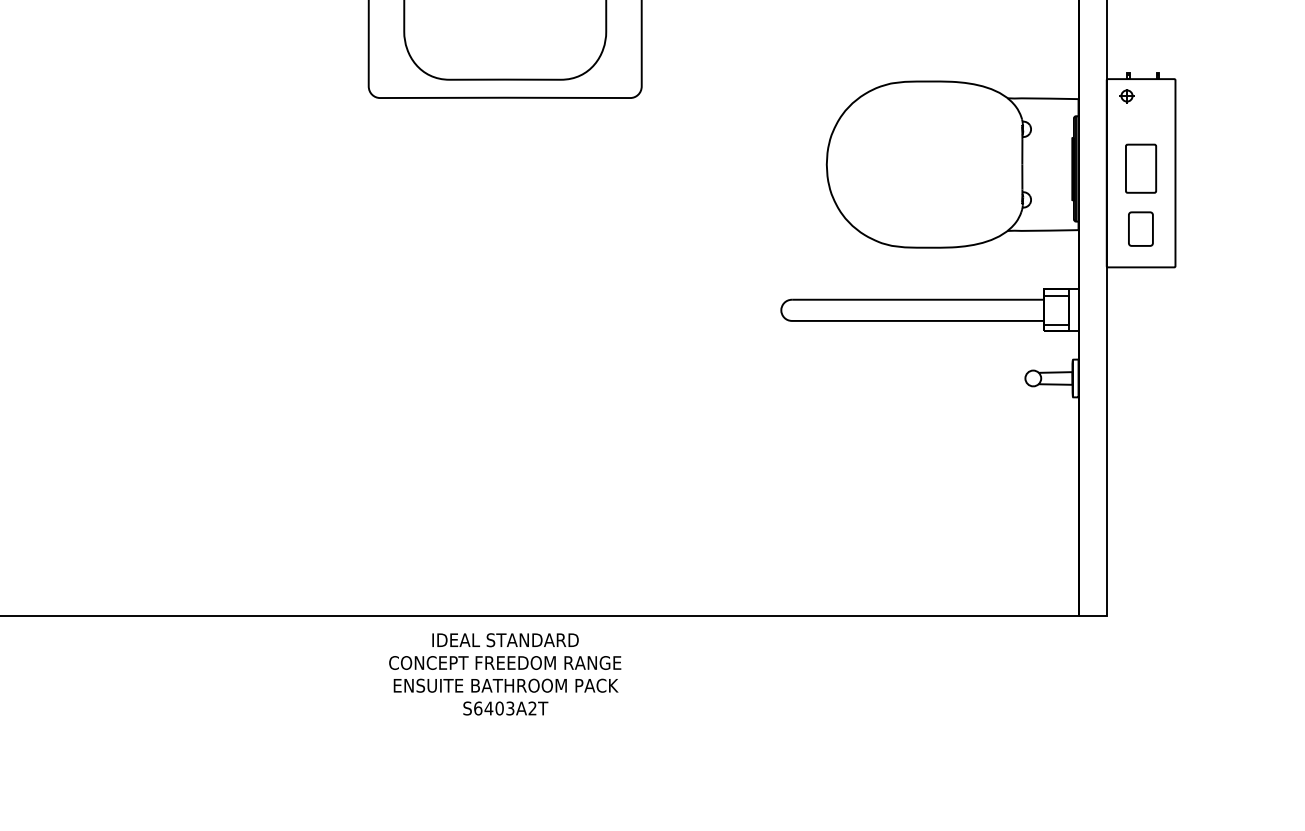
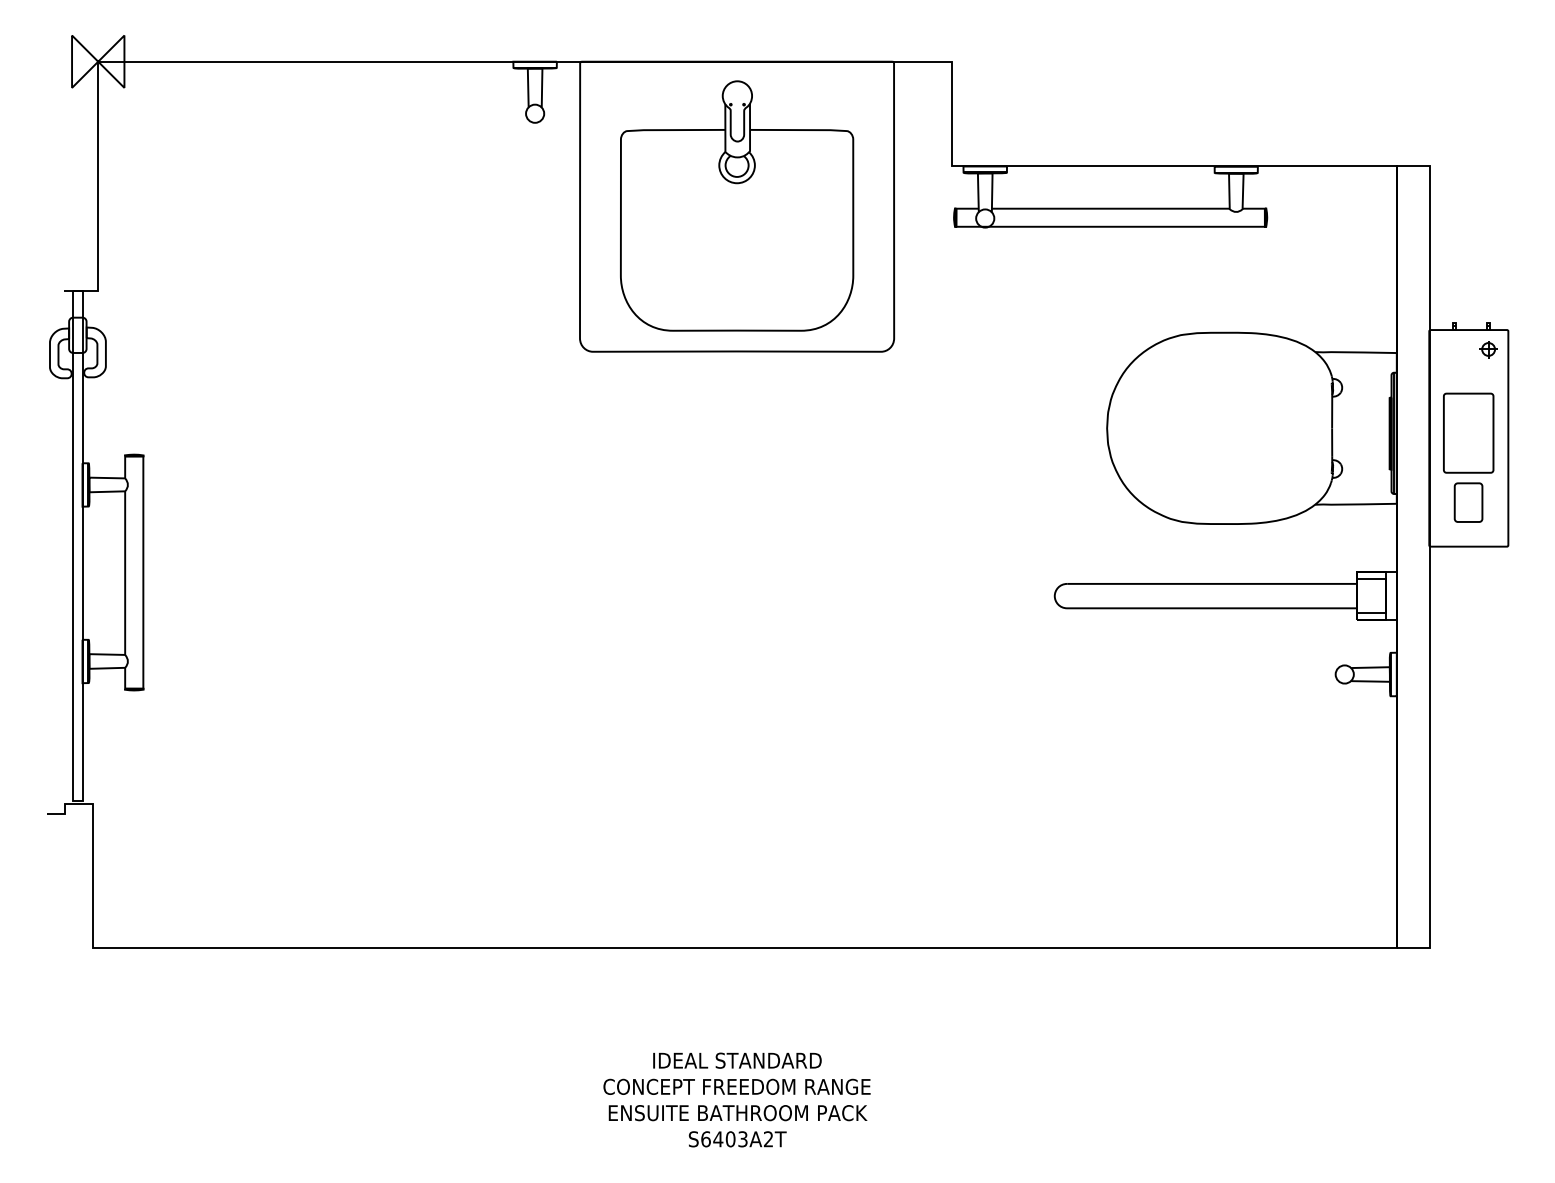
part: (1126, 96) -> (1488, 349), moved
part: (1140, 168) -> (1468, 432), size x1.43
text: (504, 673) -> (736, 1099), moved

